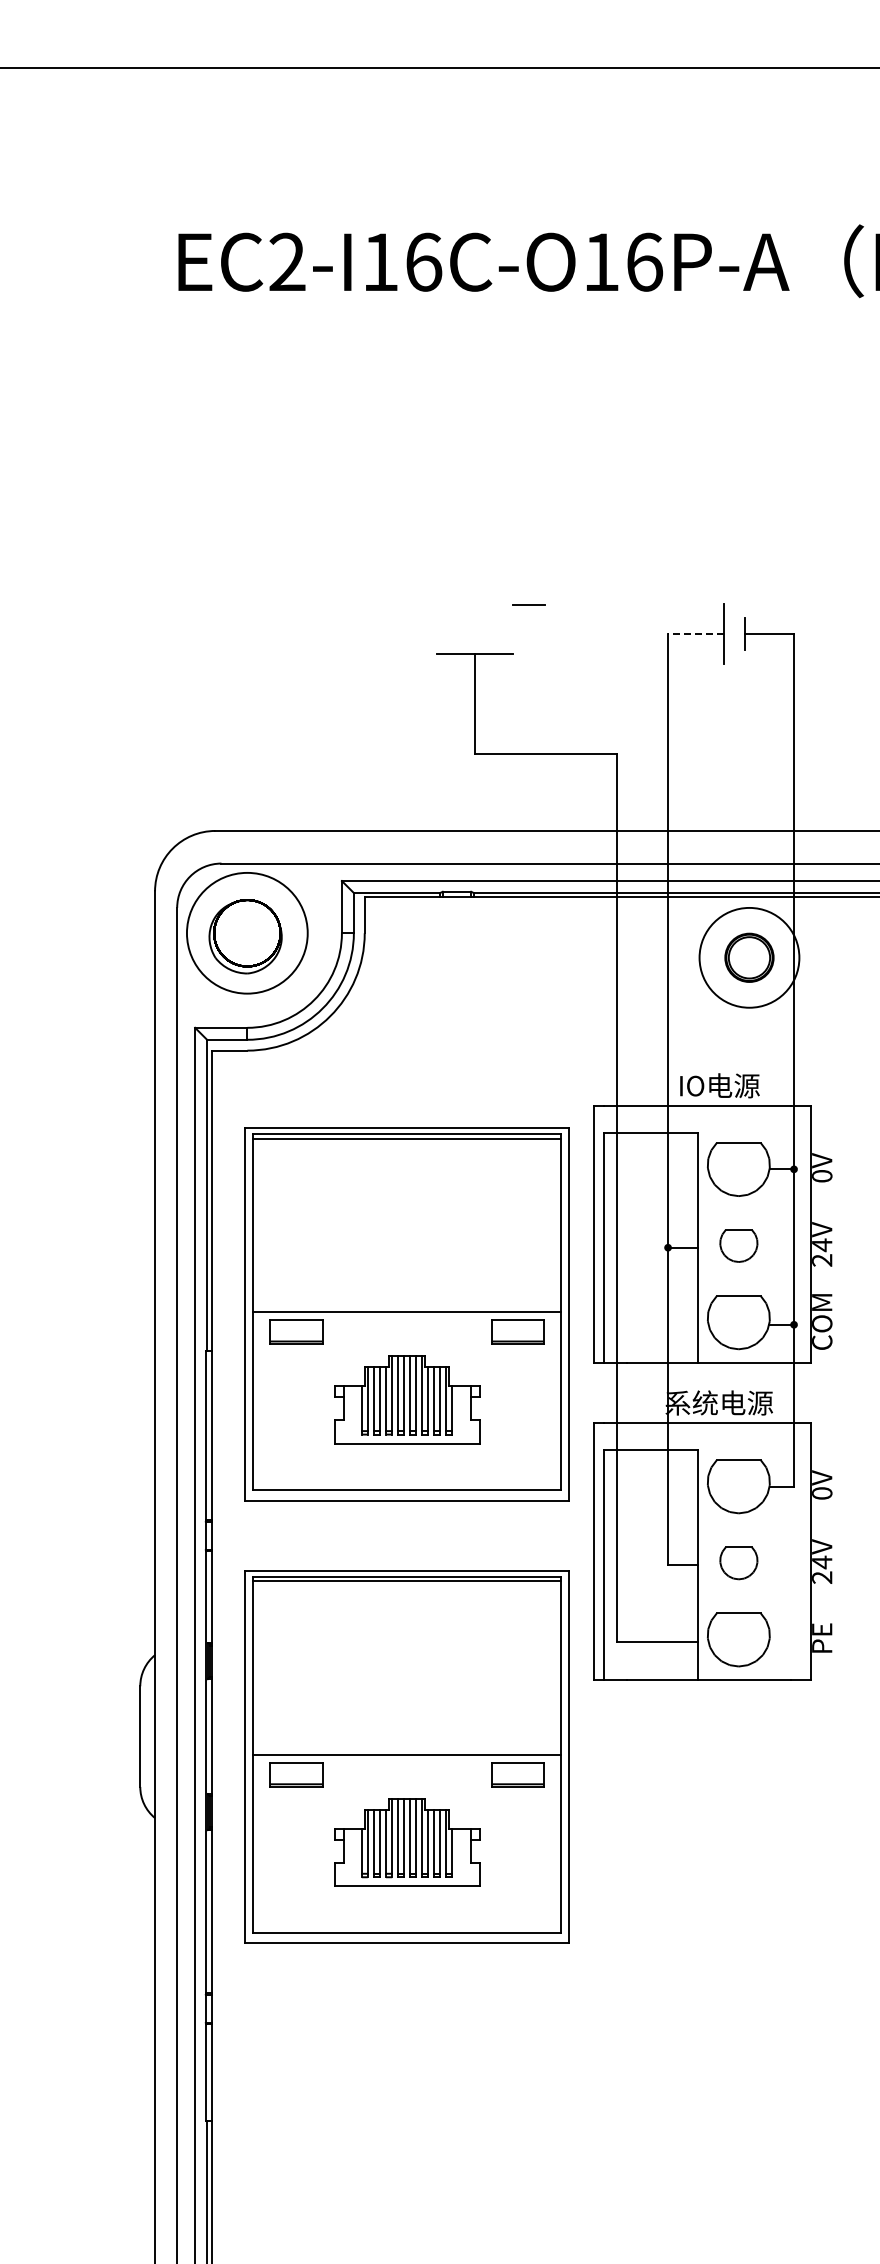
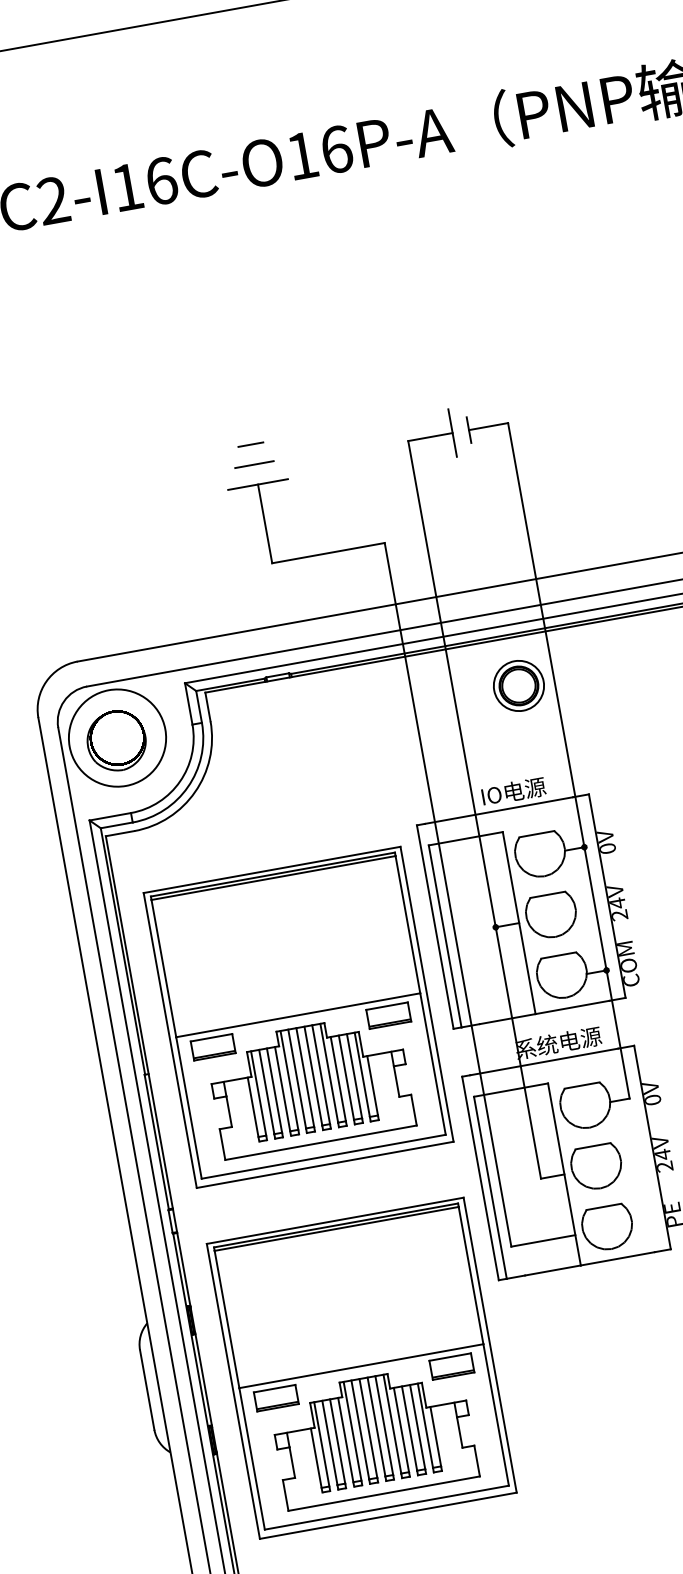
line: (528, 604) -> (250, 444), moved
line: (474, 629) -> (254, 464), added
line: (696, 634) -> (430, 437), dashed -> solid
circle: (749, 957) -> (518, 685), size x0.62
part: (738, 1245) -> (551, 915), size x1.67
part: (406, 1399) -> (310, 1084), size x1.67
part: (738, 1563) -> (596, 1167), size x1.67
part: (406, 1842) -> (373, 1435), size x1.67

